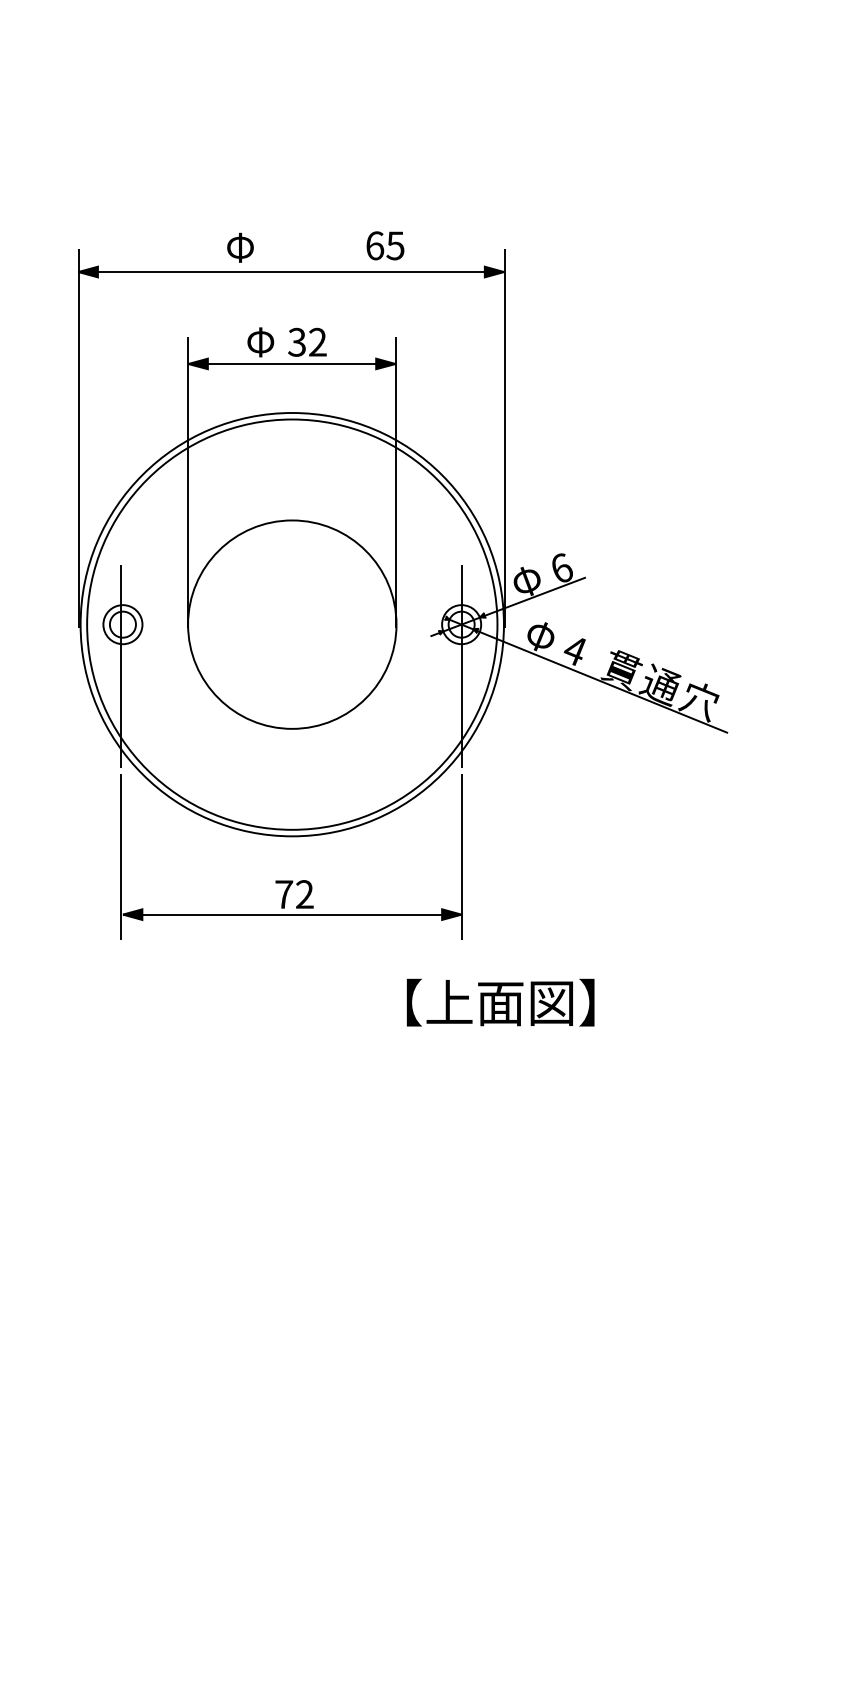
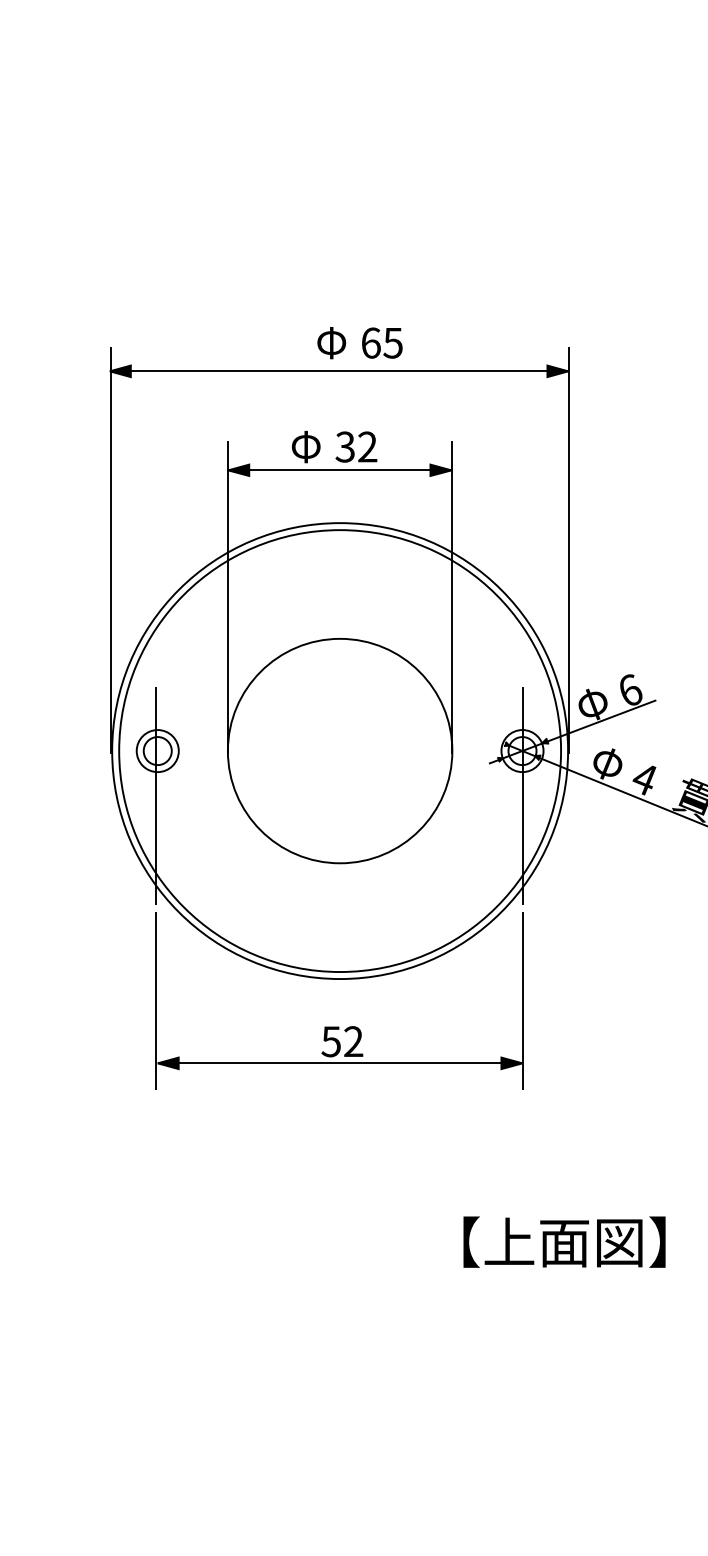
text: (385, 245) -> (382, 342), moved
text: (240, 247) -> (331, 342), moved
text: (284, 894) -> (331, 1041), 7 -> 5
text: (500, 1002) -> (564, 1241), moved

